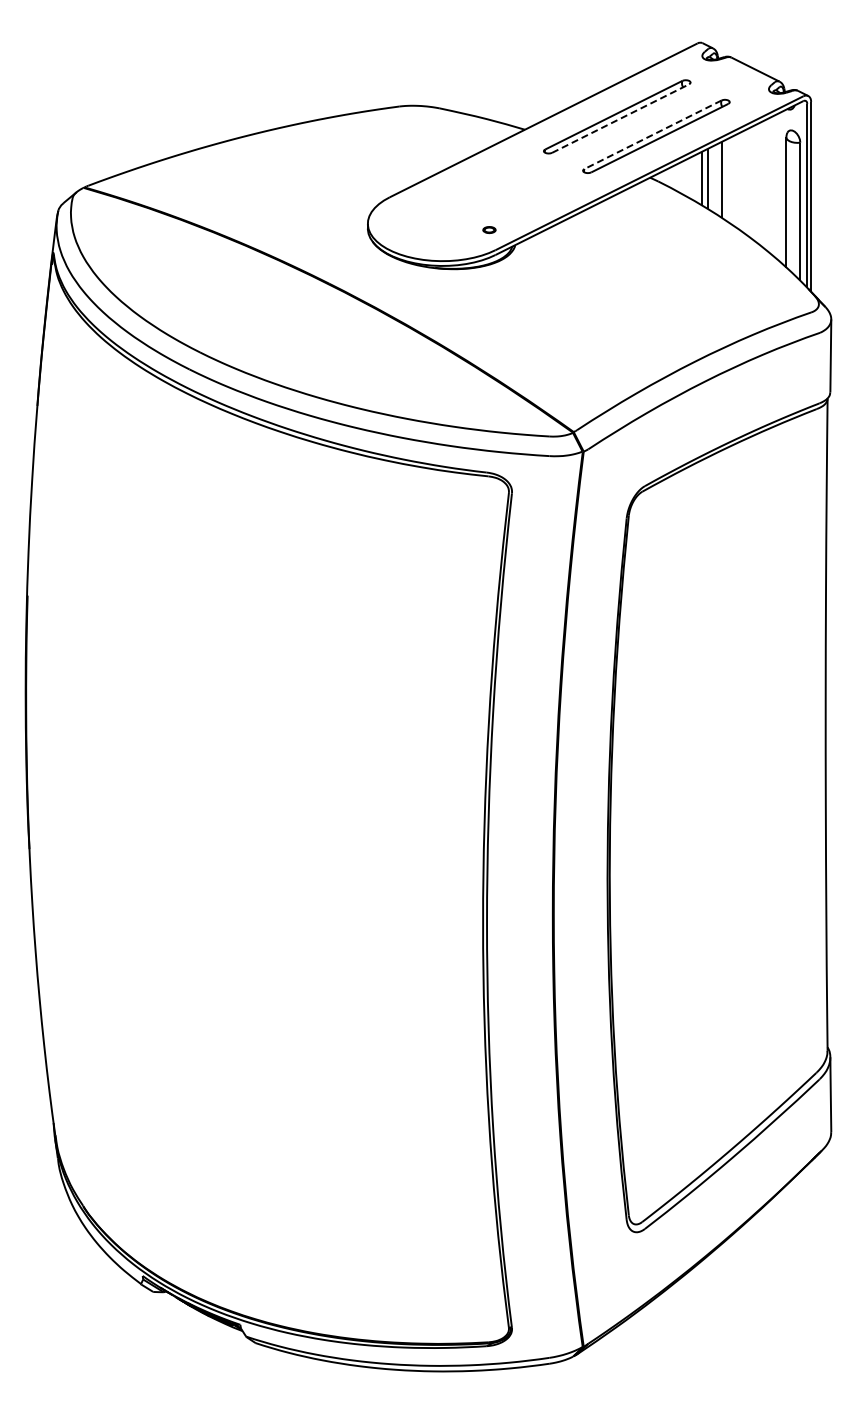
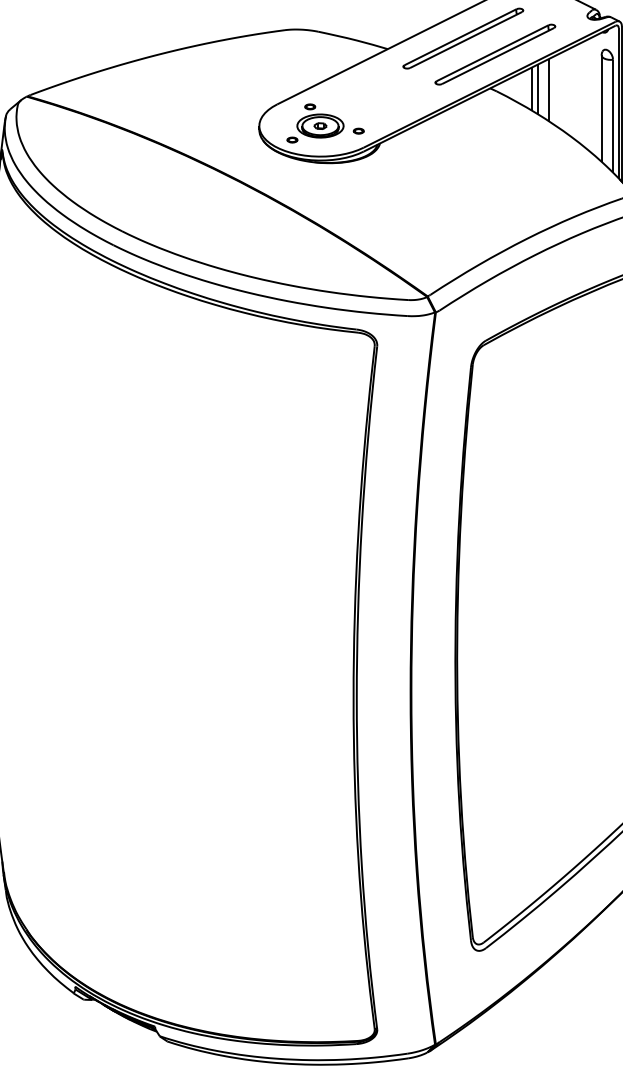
line: (620, 118) -> (465, 39), dashed -> solid
line: (653, 134) -> (492, 53), dashed -> solid
part: (436, 220) -> (315, 123), added

